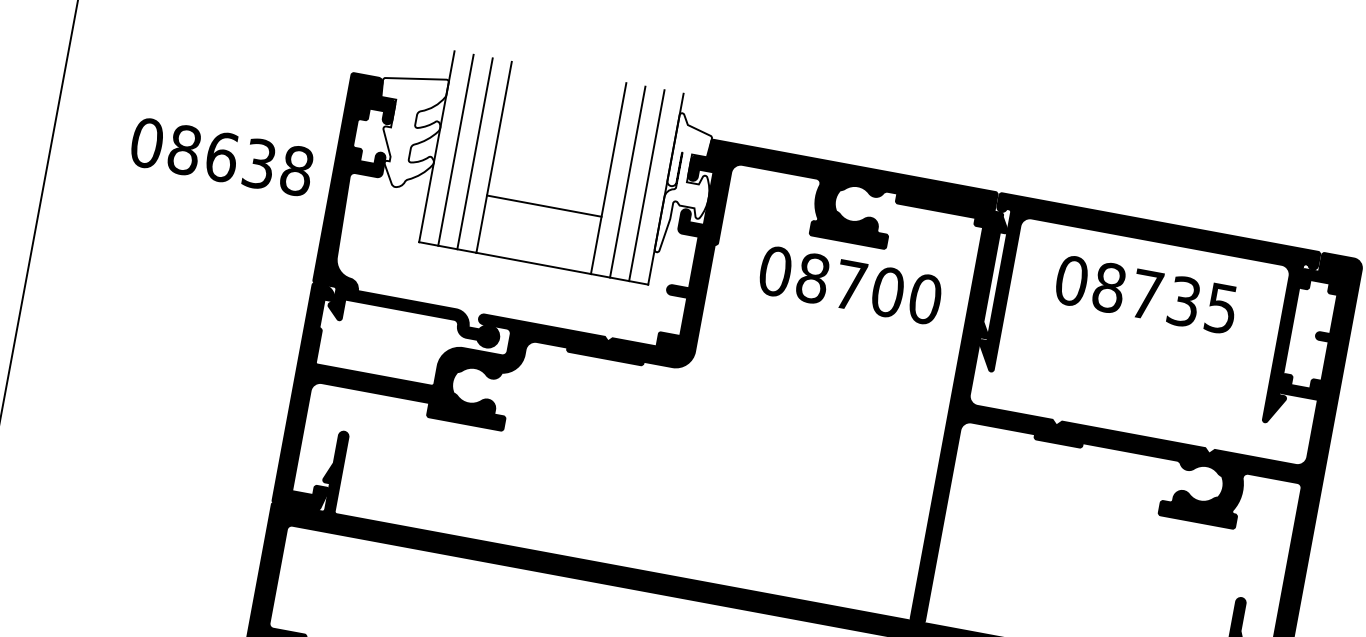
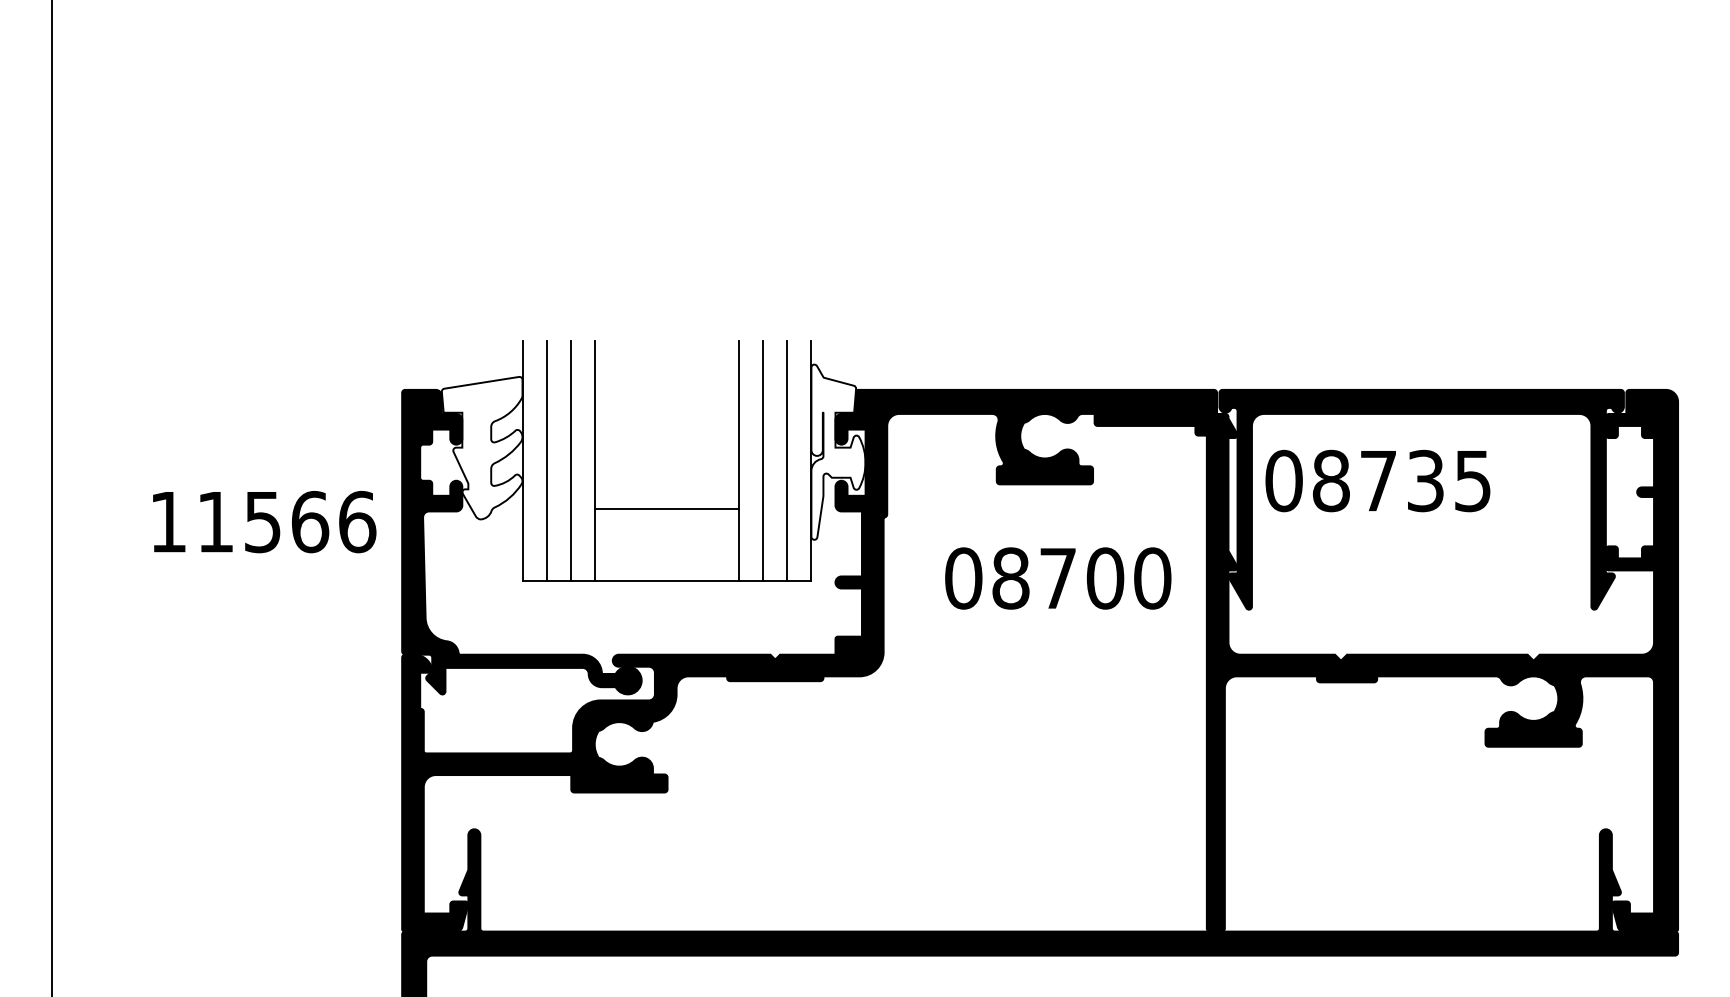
text: (221, 156) -> (262, 521), 08638 -> 11566
text: (850, 285) -> (1058, 578), moved
text: (1145, 294) -> (1377, 480), moved

